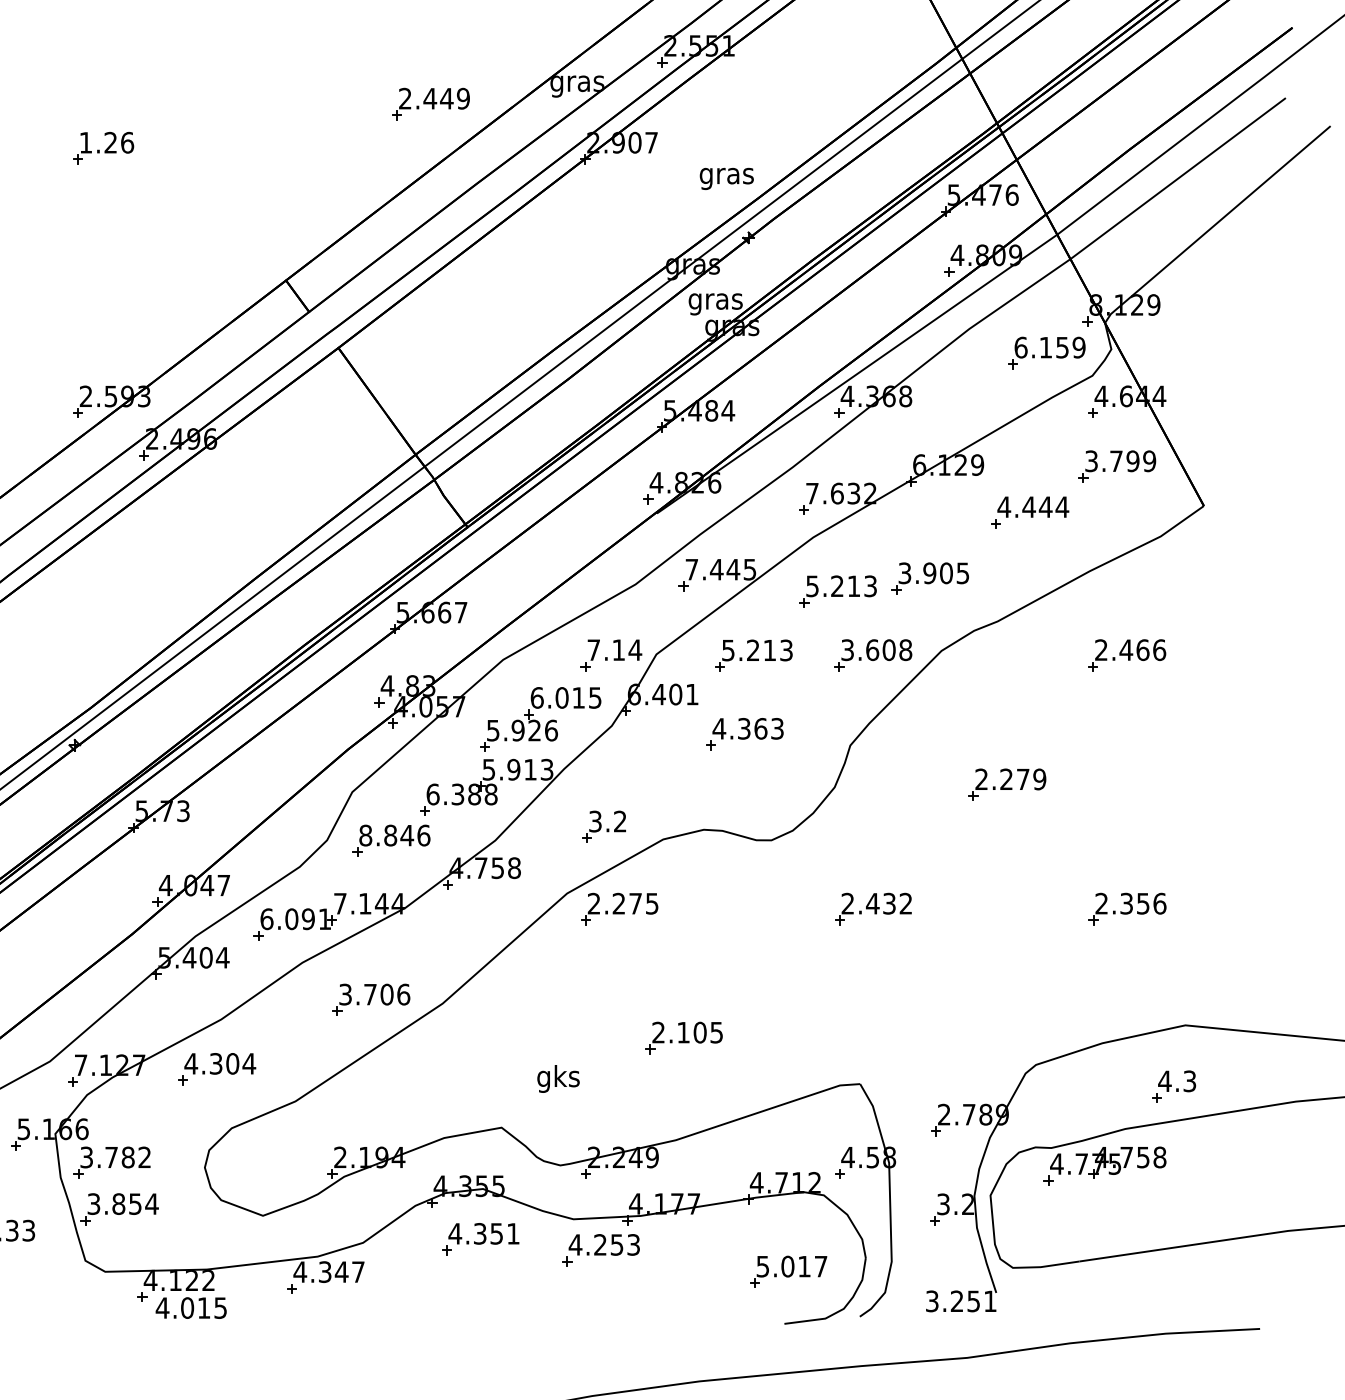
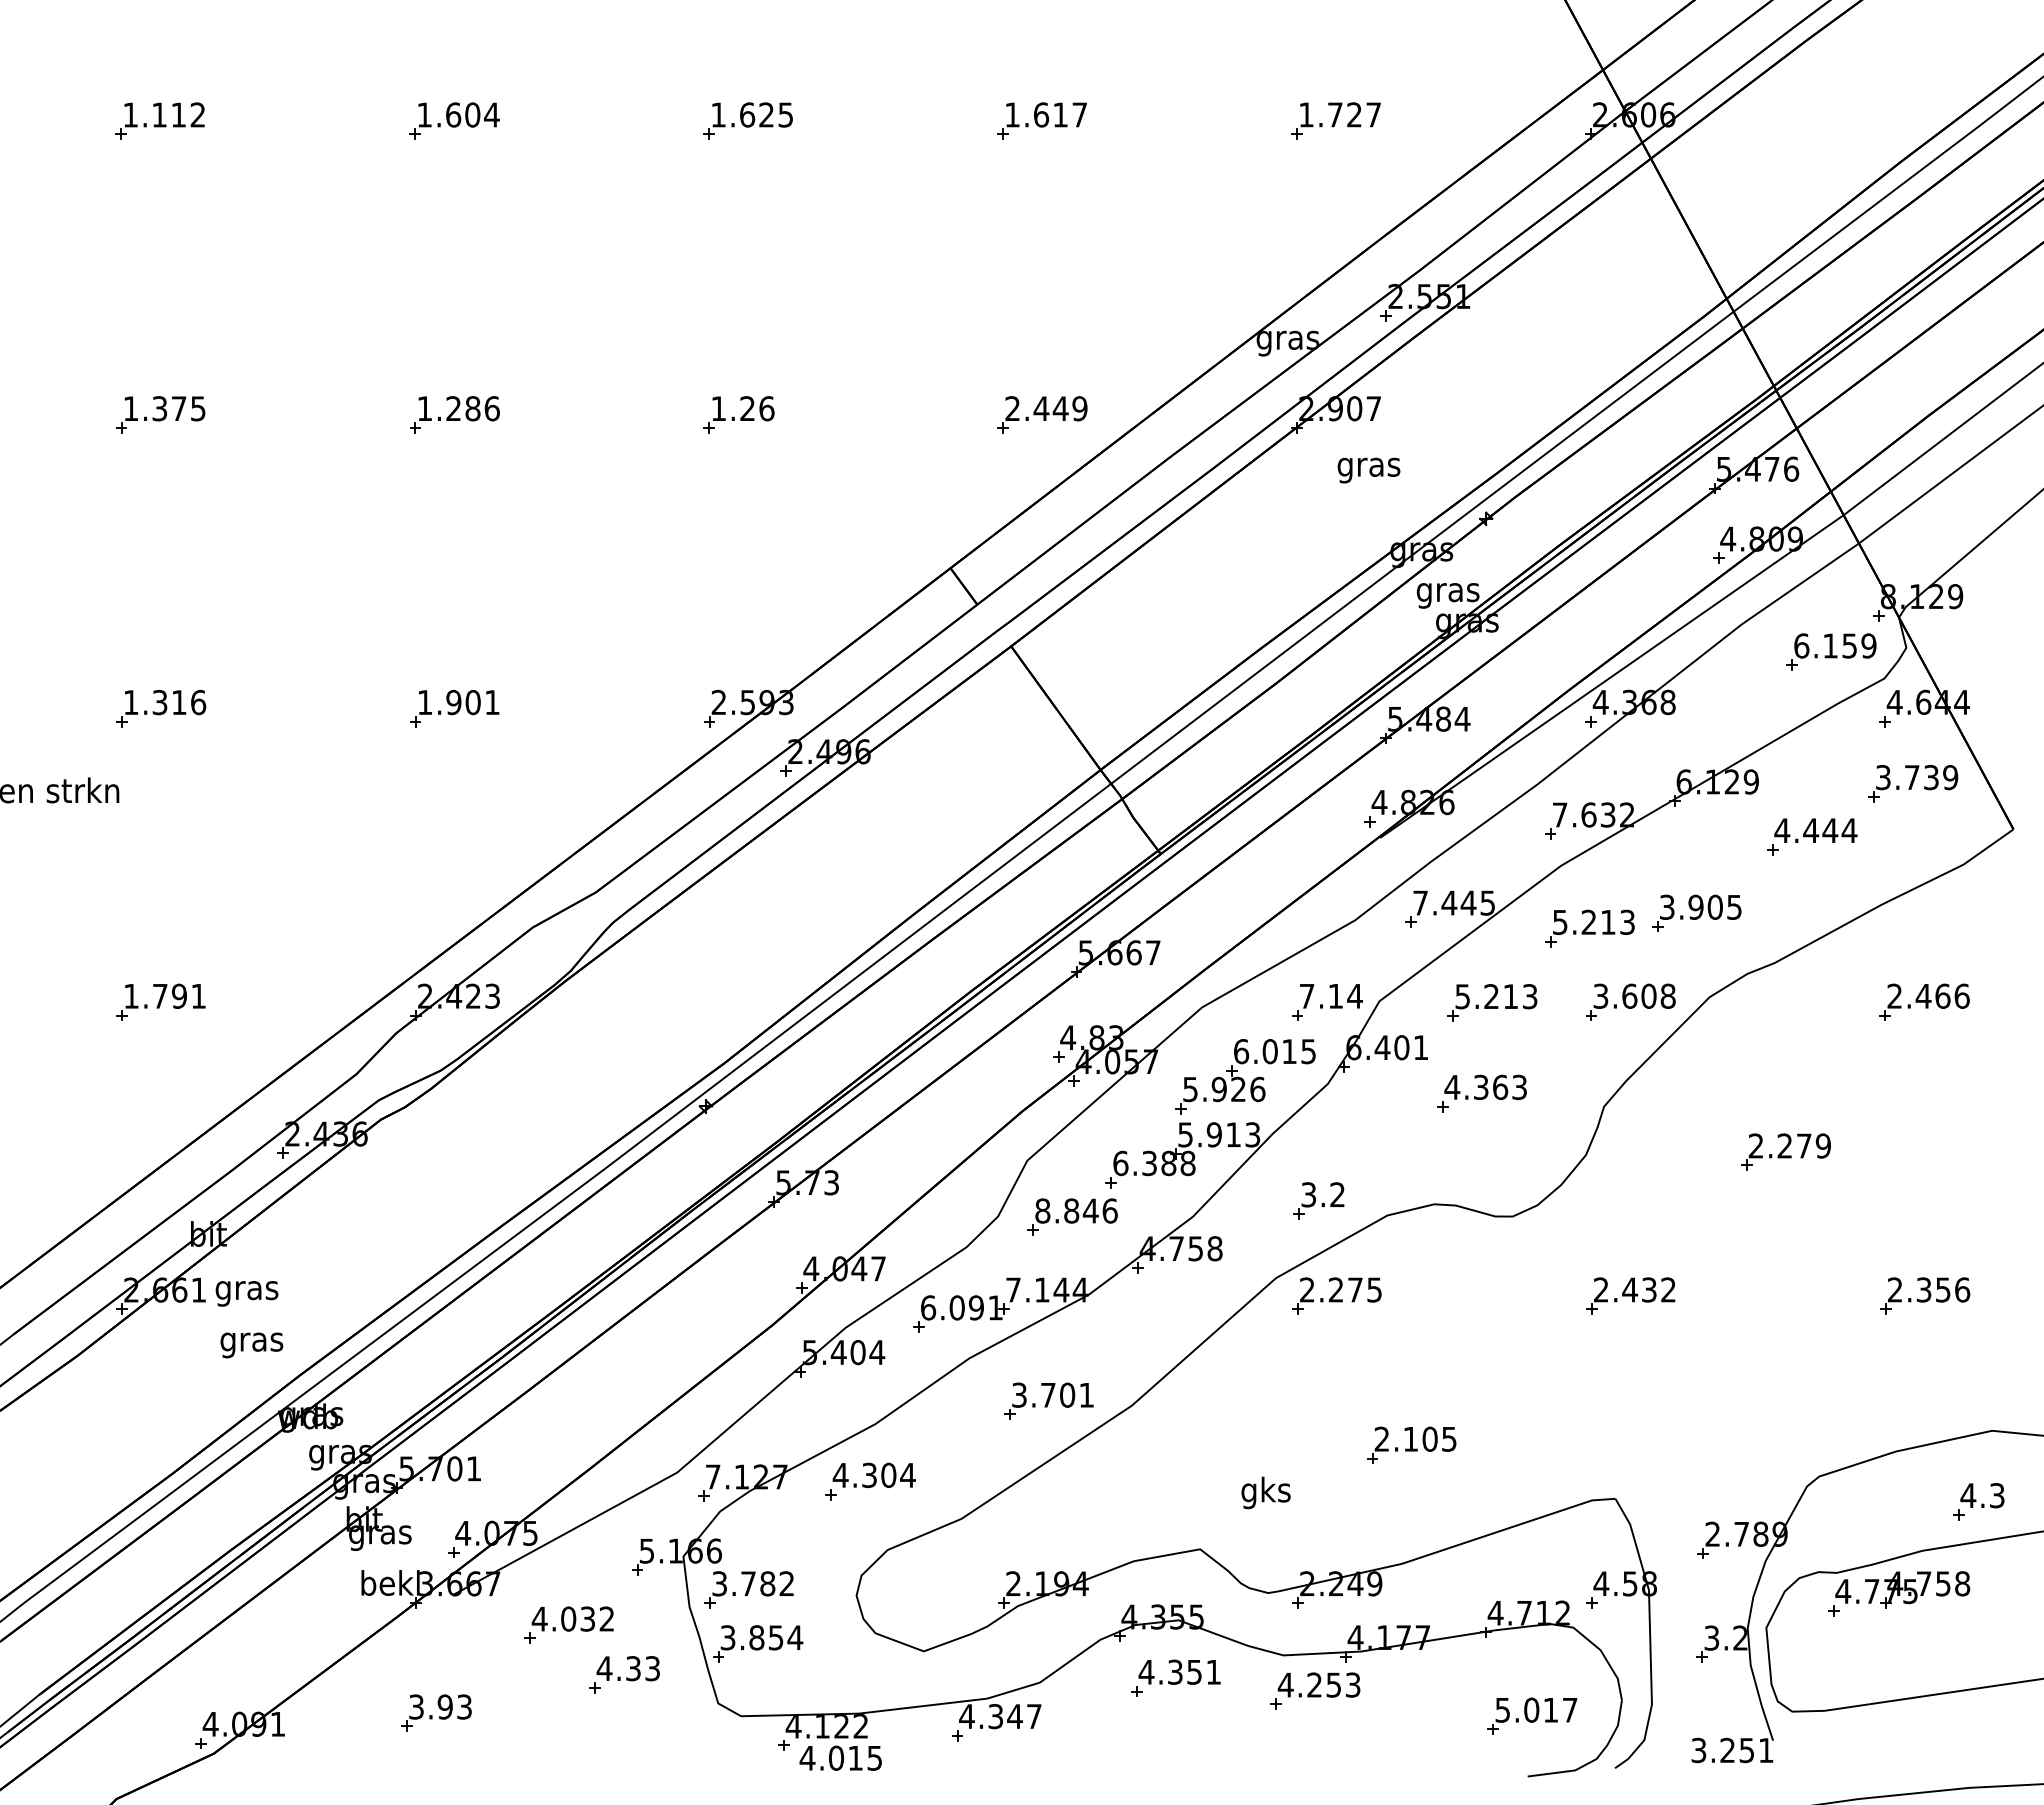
part: (431, 103) -> (1042, 414), moved
text: (726, 178) -> (1368, 470), moved
text: (1132, 461) -> (1930, 777), 3.799 -> 3.739
text: (403, 994) -> (1086, 1394), 3.706 -> 3.701

